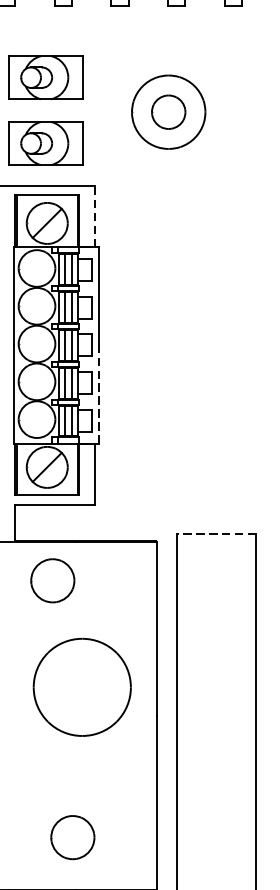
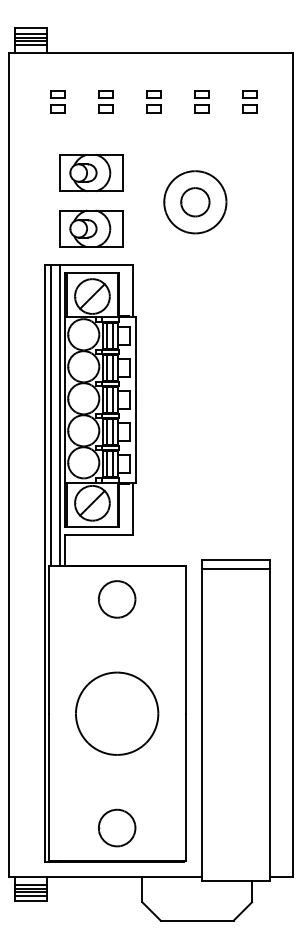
line: (95, 216) -> (133, 290), dashed -> solid
line: (8, 363) -> (59, 415), added
line: (98, 394) -> (135, 441), dashed -> solid
line: (217, 533) -> (236, 559), dashed -> solid
line: (216, 544) -> (235, 568), added
part: (53, 580) -> (117, 599), moved
part: (82, 687) -> (117, 713), moved
part: (73, 836) -> (117, 827), moved

